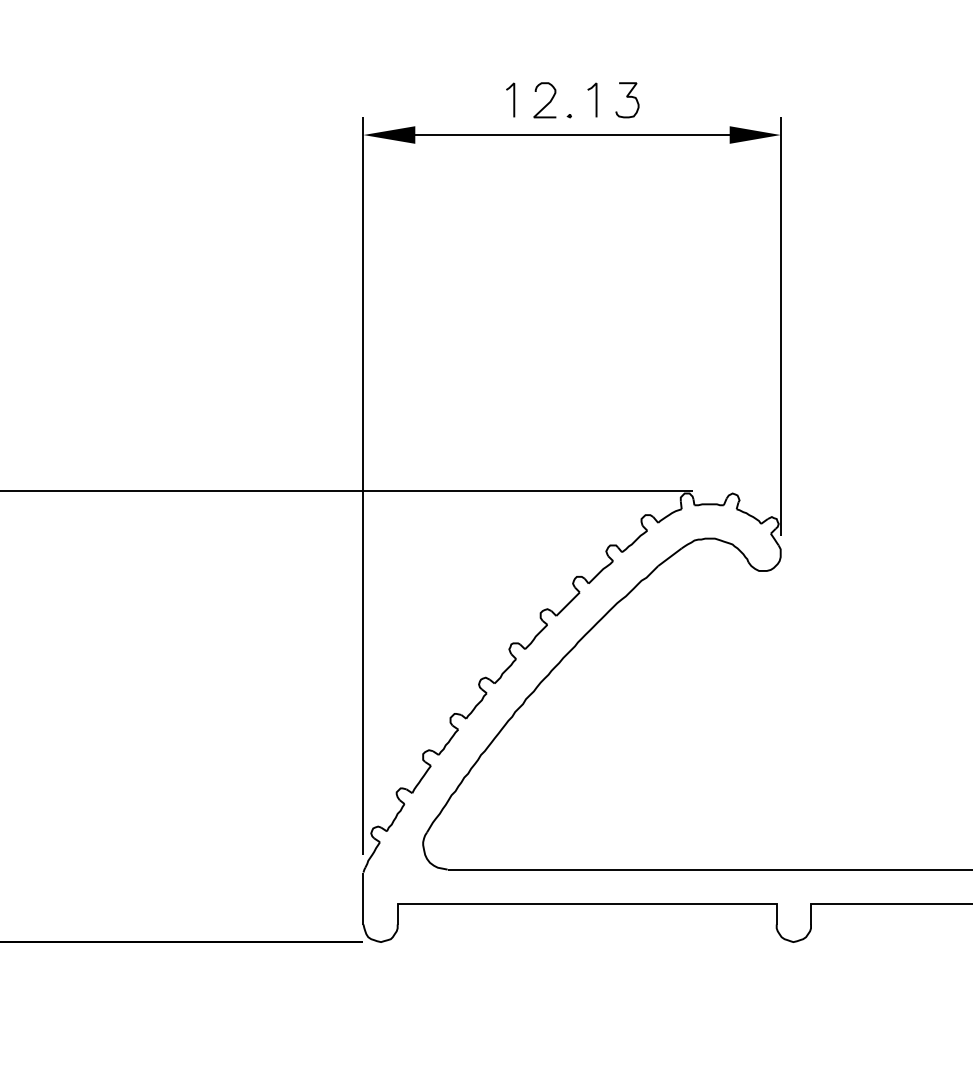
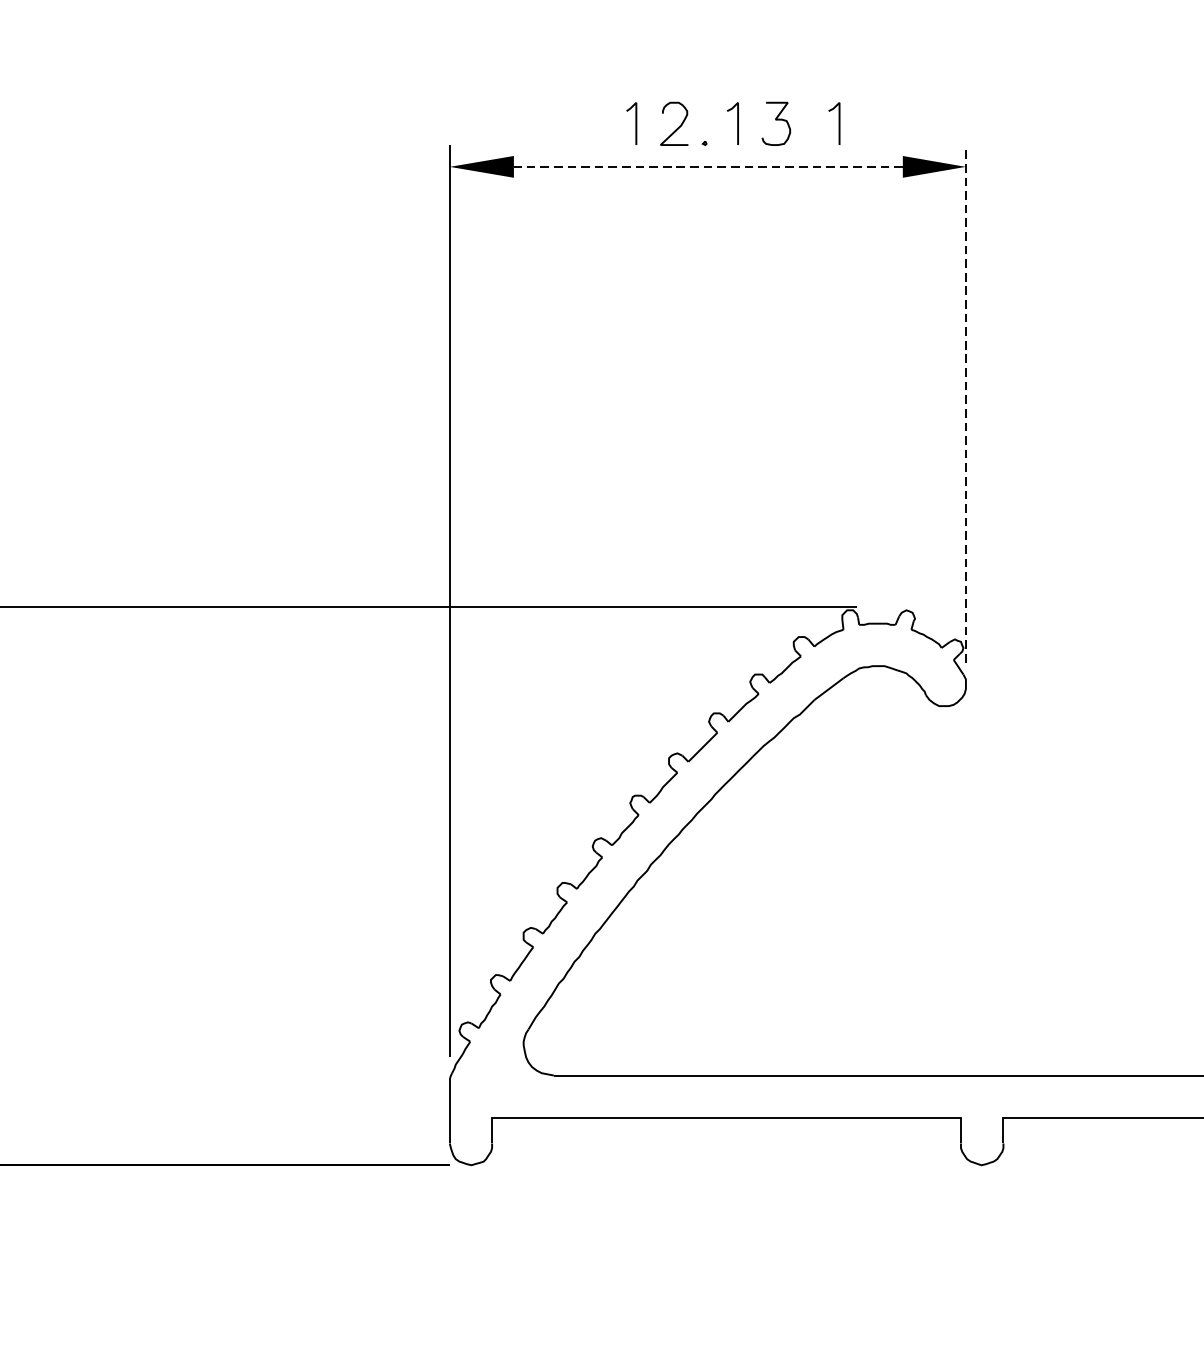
line: (677, 99) -> (838, 122), added
line: (572, 135) -> (708, 167), solid -> dashed
line: (780, 326) -> (965, 403), solid -> dashed

